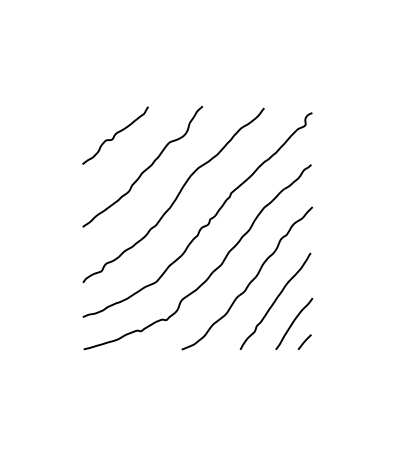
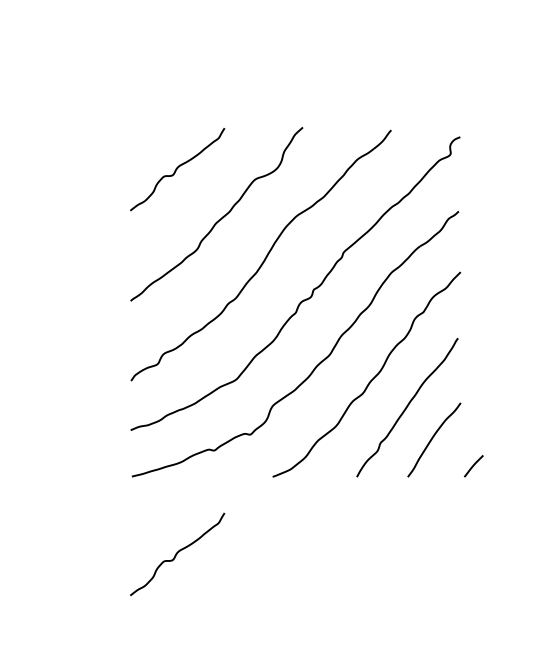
line: (304, 341) -> (473, 465), moved
curve: (115, 403) -> (177, 554), added

